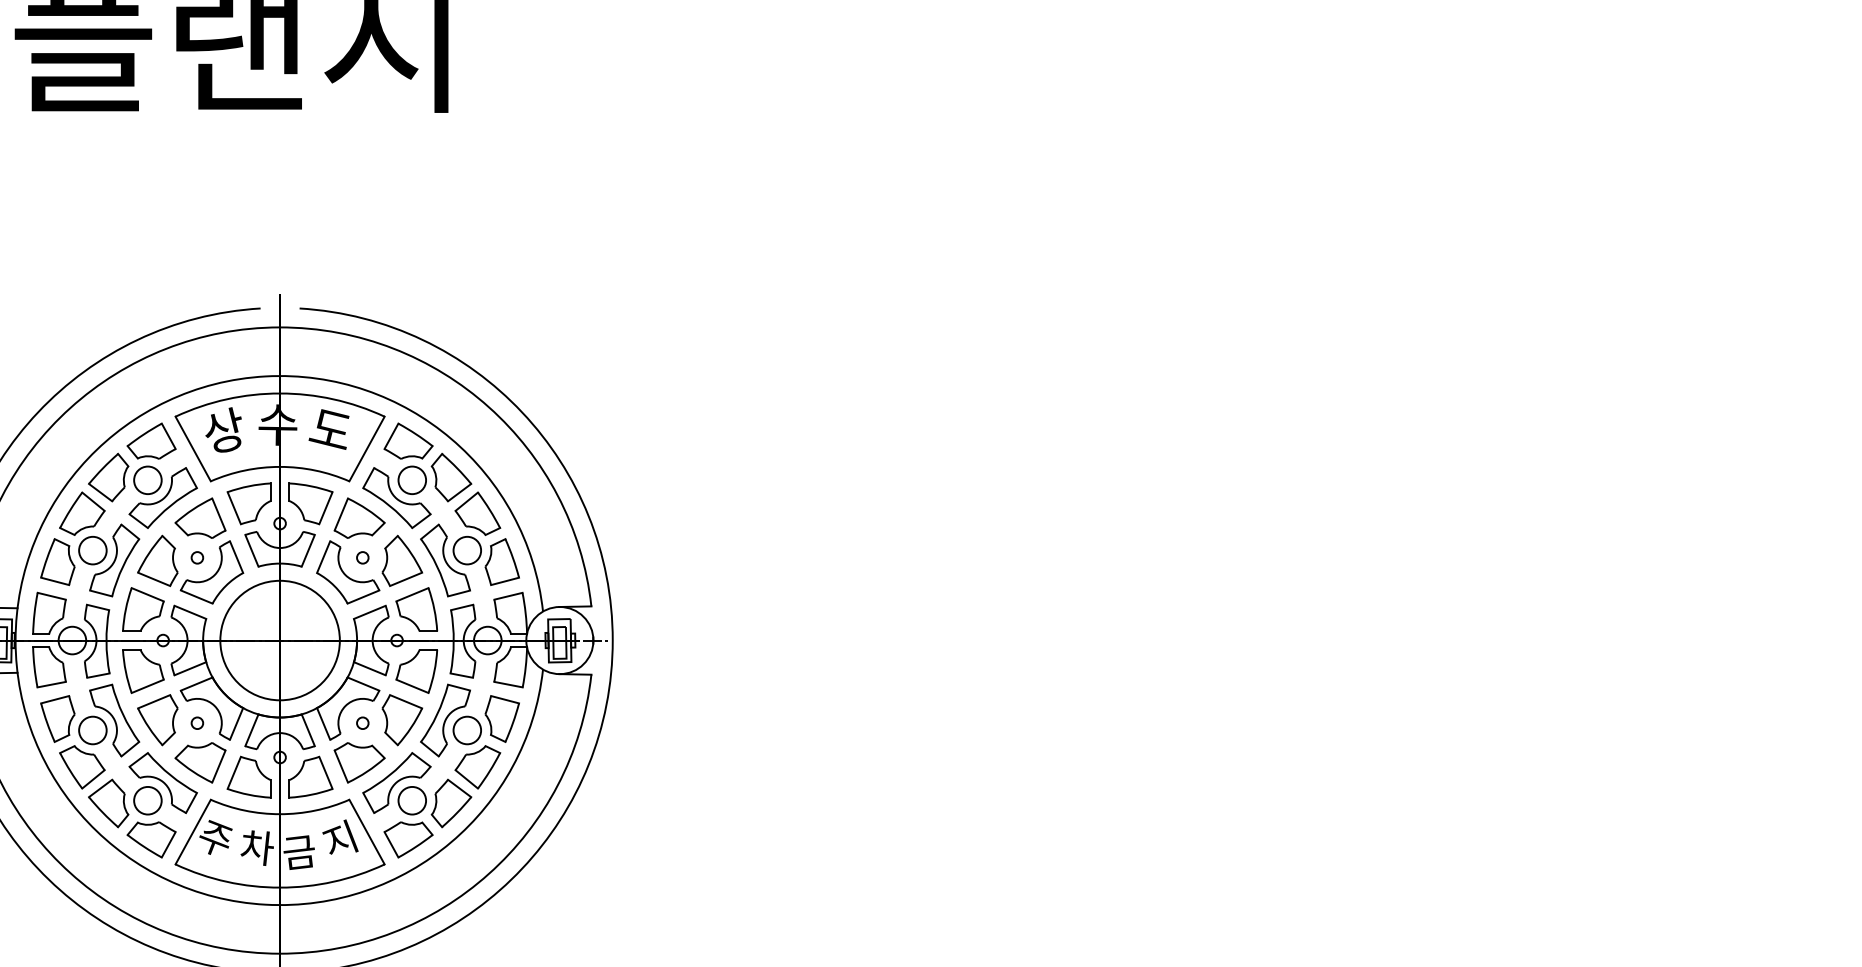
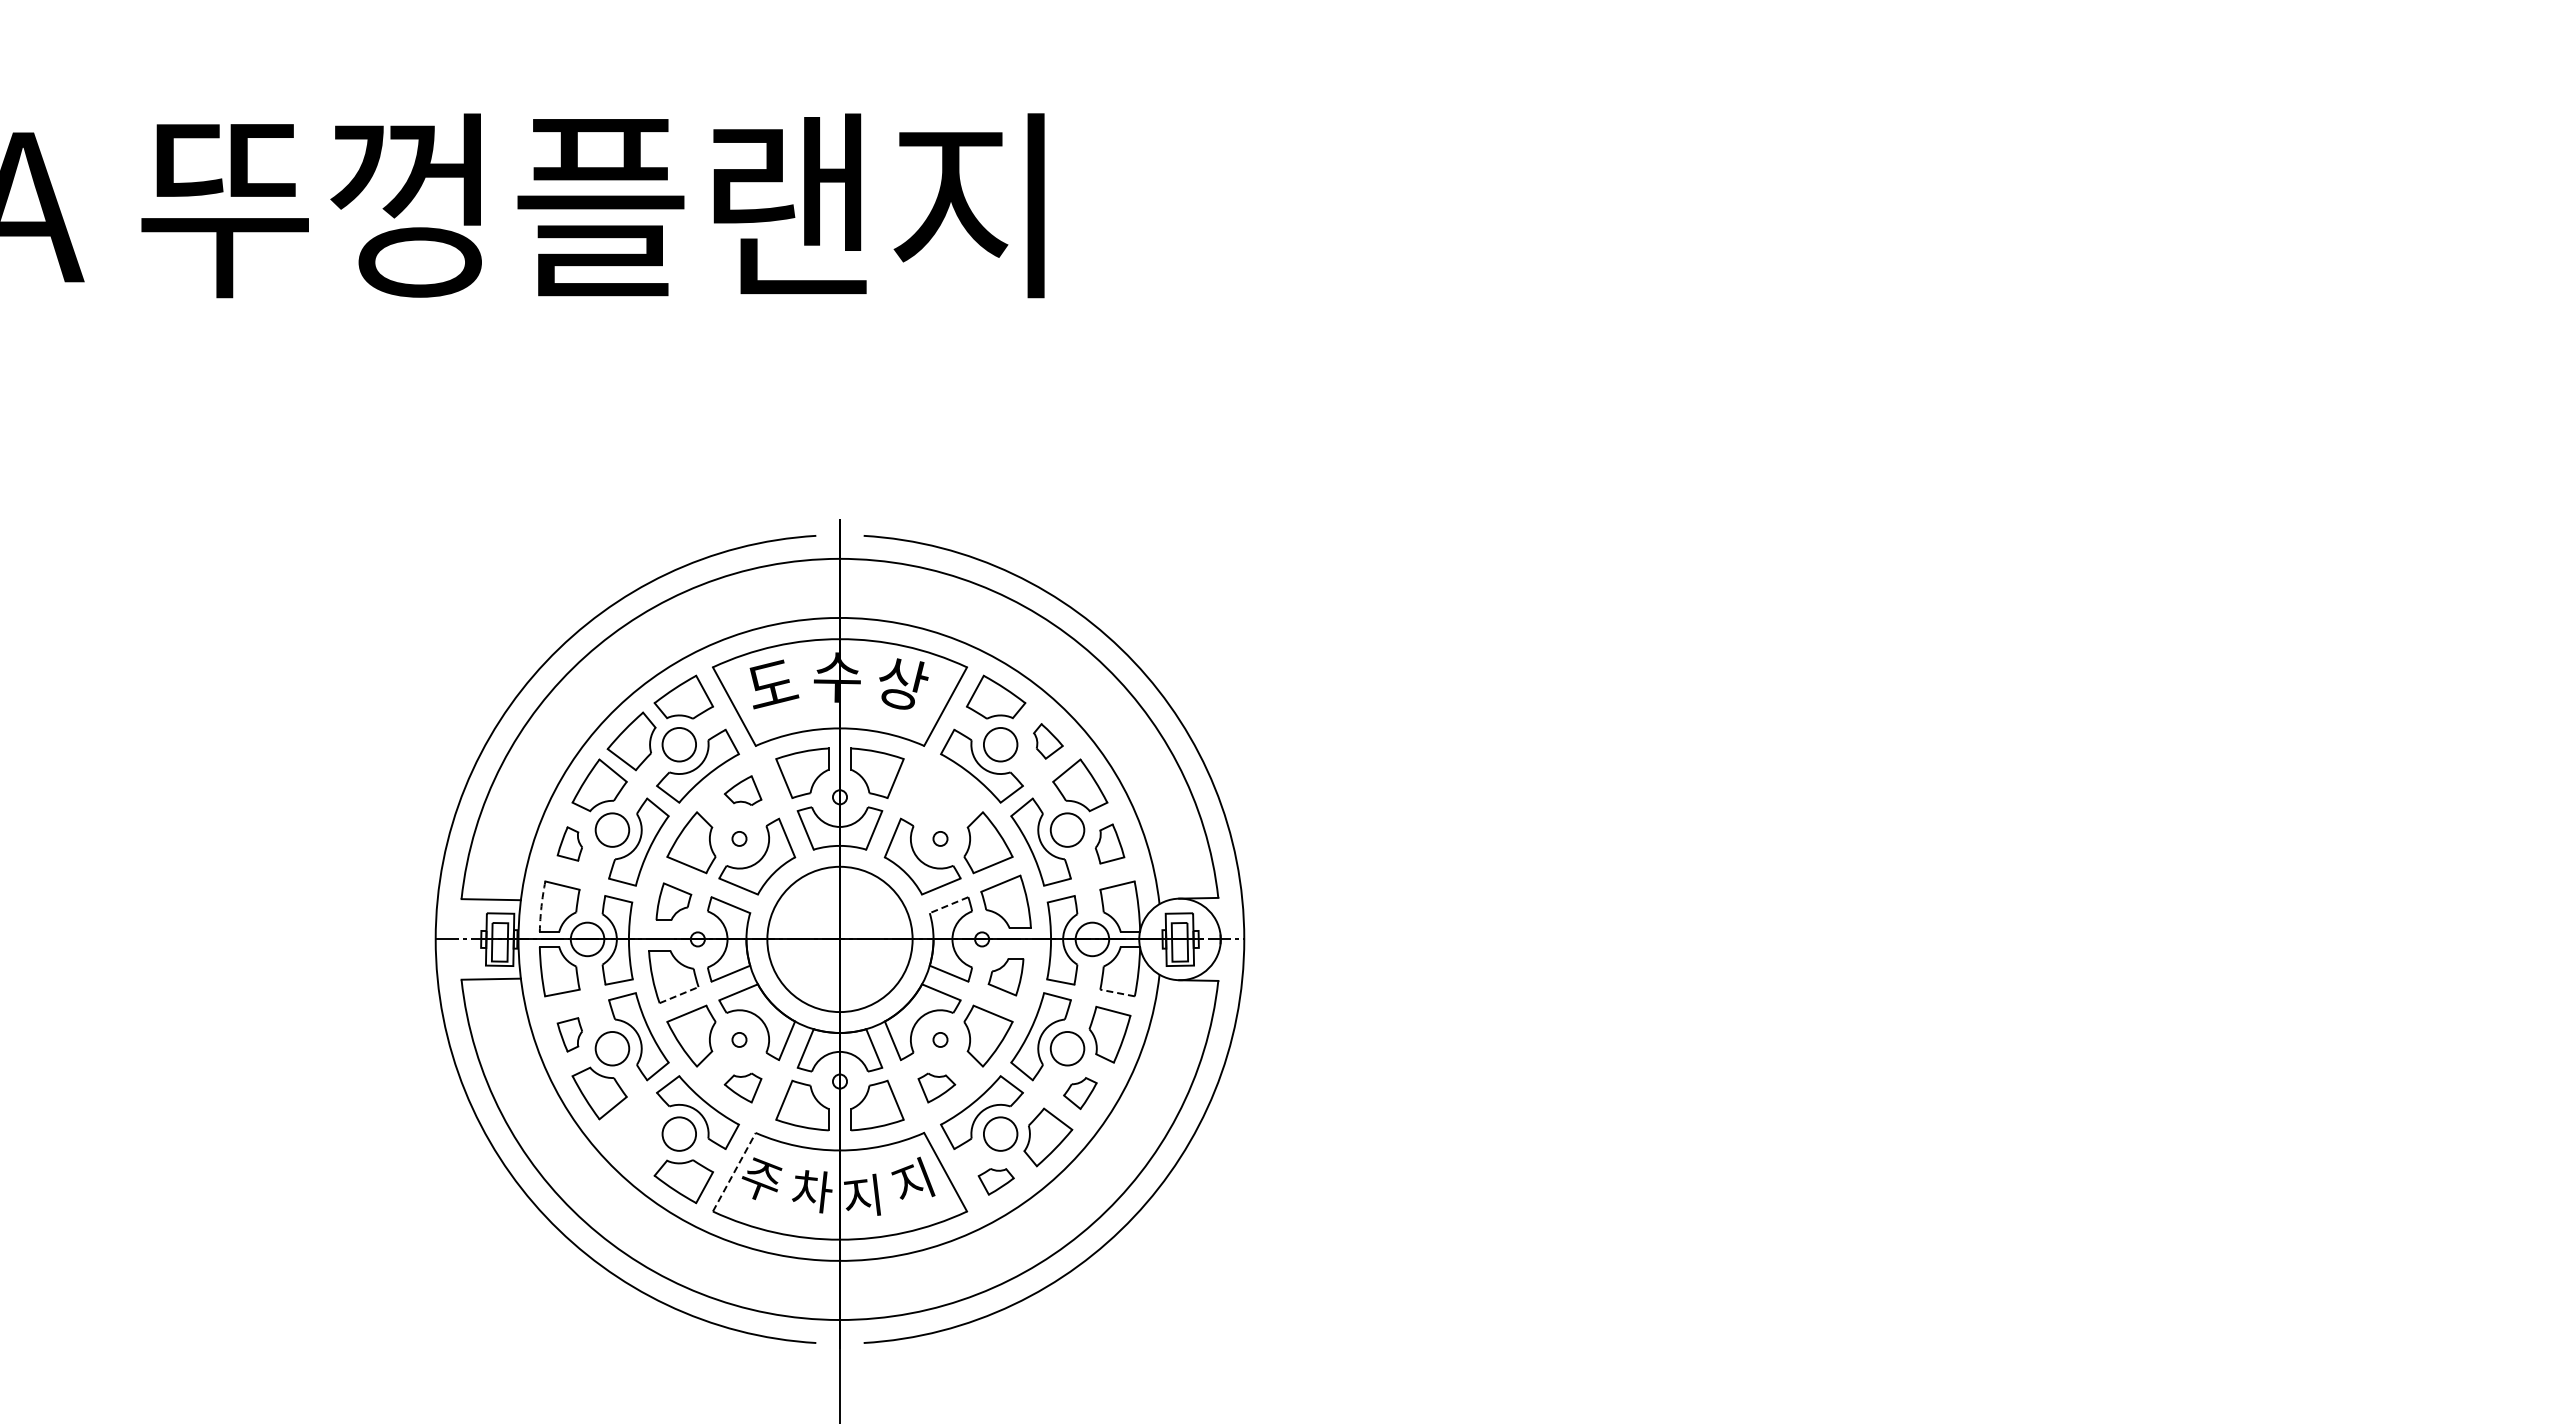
text: (226, 429) -> (774, 683), 상 -> 도
text: (330, 429) -> (901, 683), 도 -> 상
part: (451, 477) -> (1048, 741), size x0.6
part: (199, 518) -> (742, 790), size x0.6
part: (359, 518) -> (936, 790), removed
part: (57, 561) -> (569, 843), size x0.6
part: (501, 561) -> (1109, 843), size x0.7
part: (143, 609) -> (673, 901), size x0.7
line: (370, 612) -> (949, 905), solid -> dashed
arc: (34, 613) -> (541, 906), solid -> dashed
part: (416, 671) -> (1005, 977), size x0.7
line: (148, 685) -> (679, 994), solid -> dashed
line: (508, 685) -> (1117, 993), solid -> dashed
part: (57, 718) -> (569, 1034), size x0.6
part: (199, 762) -> (742, 1087), size x0.6
part: (359, 762) -> (936, 1087), size x0.6
part: (477, 767) -> (1080, 1093), size x0.6
part: (108, 803) -> (631, 1137), removed
line: (193, 832) -> (734, 1172), solid -> dashed
part: (408, 839) -> (996, 1181), size x0.6
text: (299, 851) -> (863, 1195), 금 -> 지

